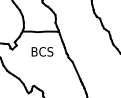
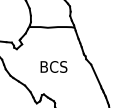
text: (42, 51) -> (53, 66), moved

